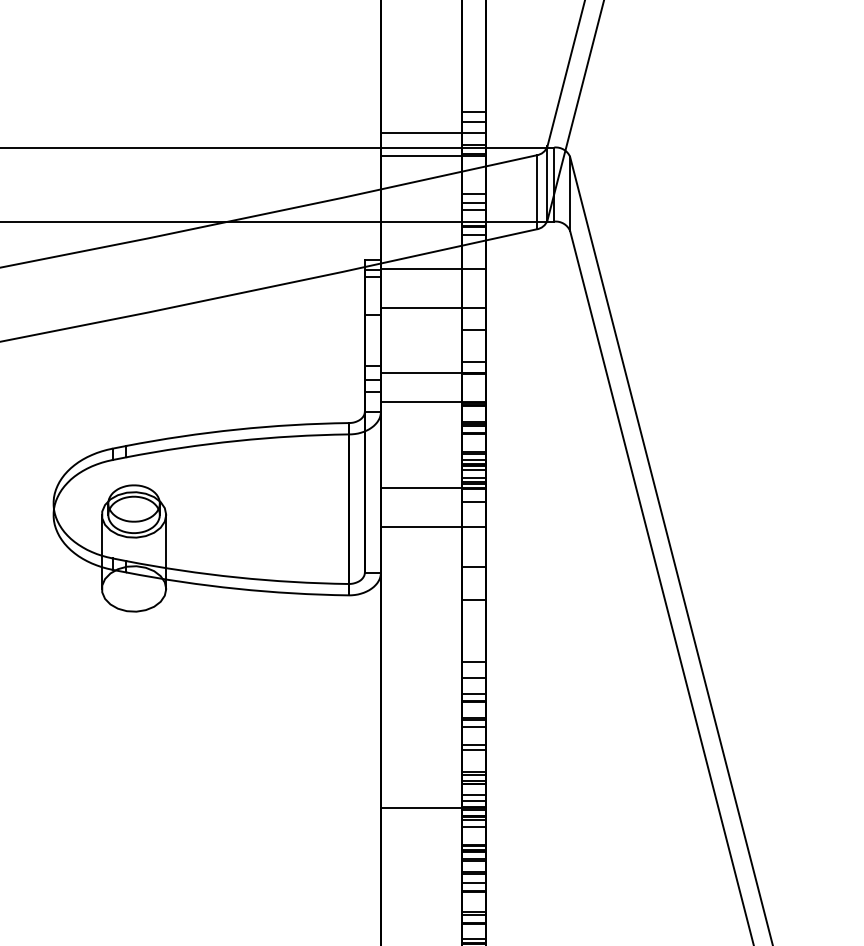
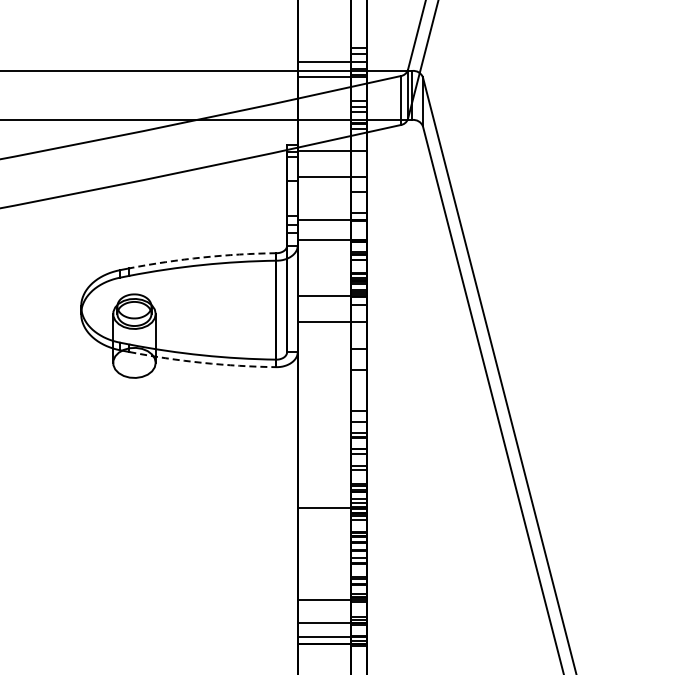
arc: (236, 429) -> (202, 257), solid -> dashed
arc: (236, 588) -> (202, 362), solid -> dashed

